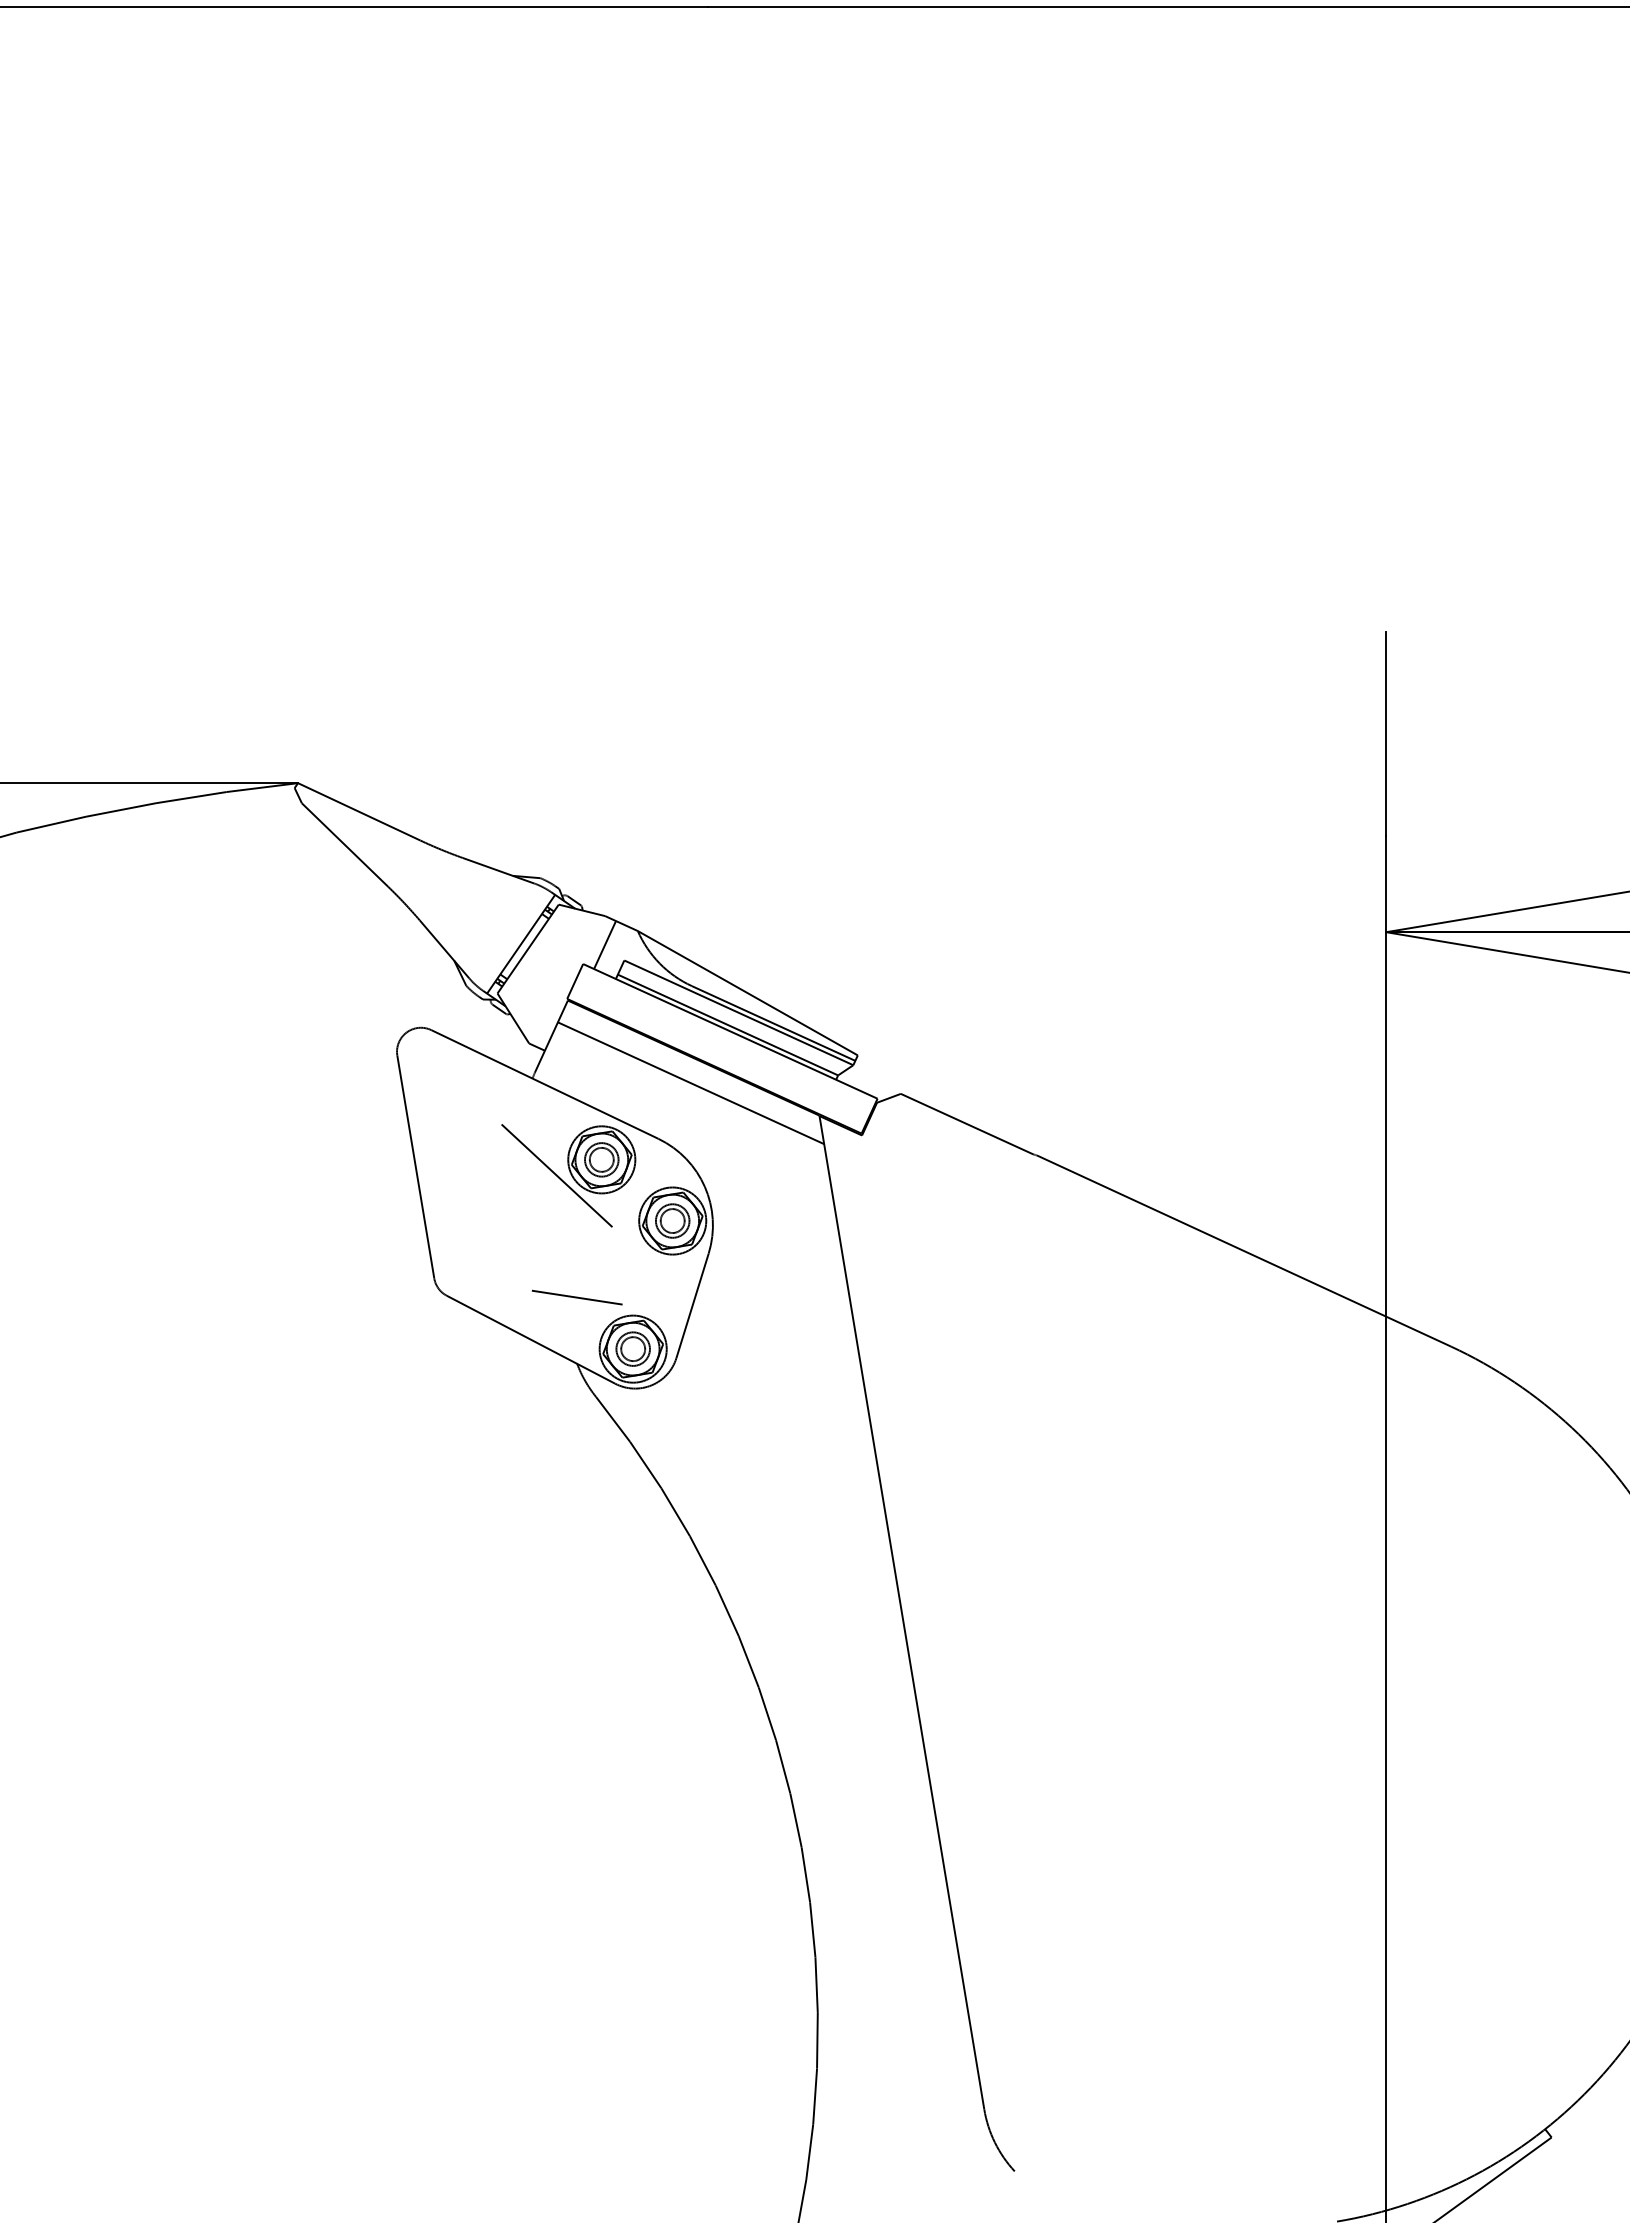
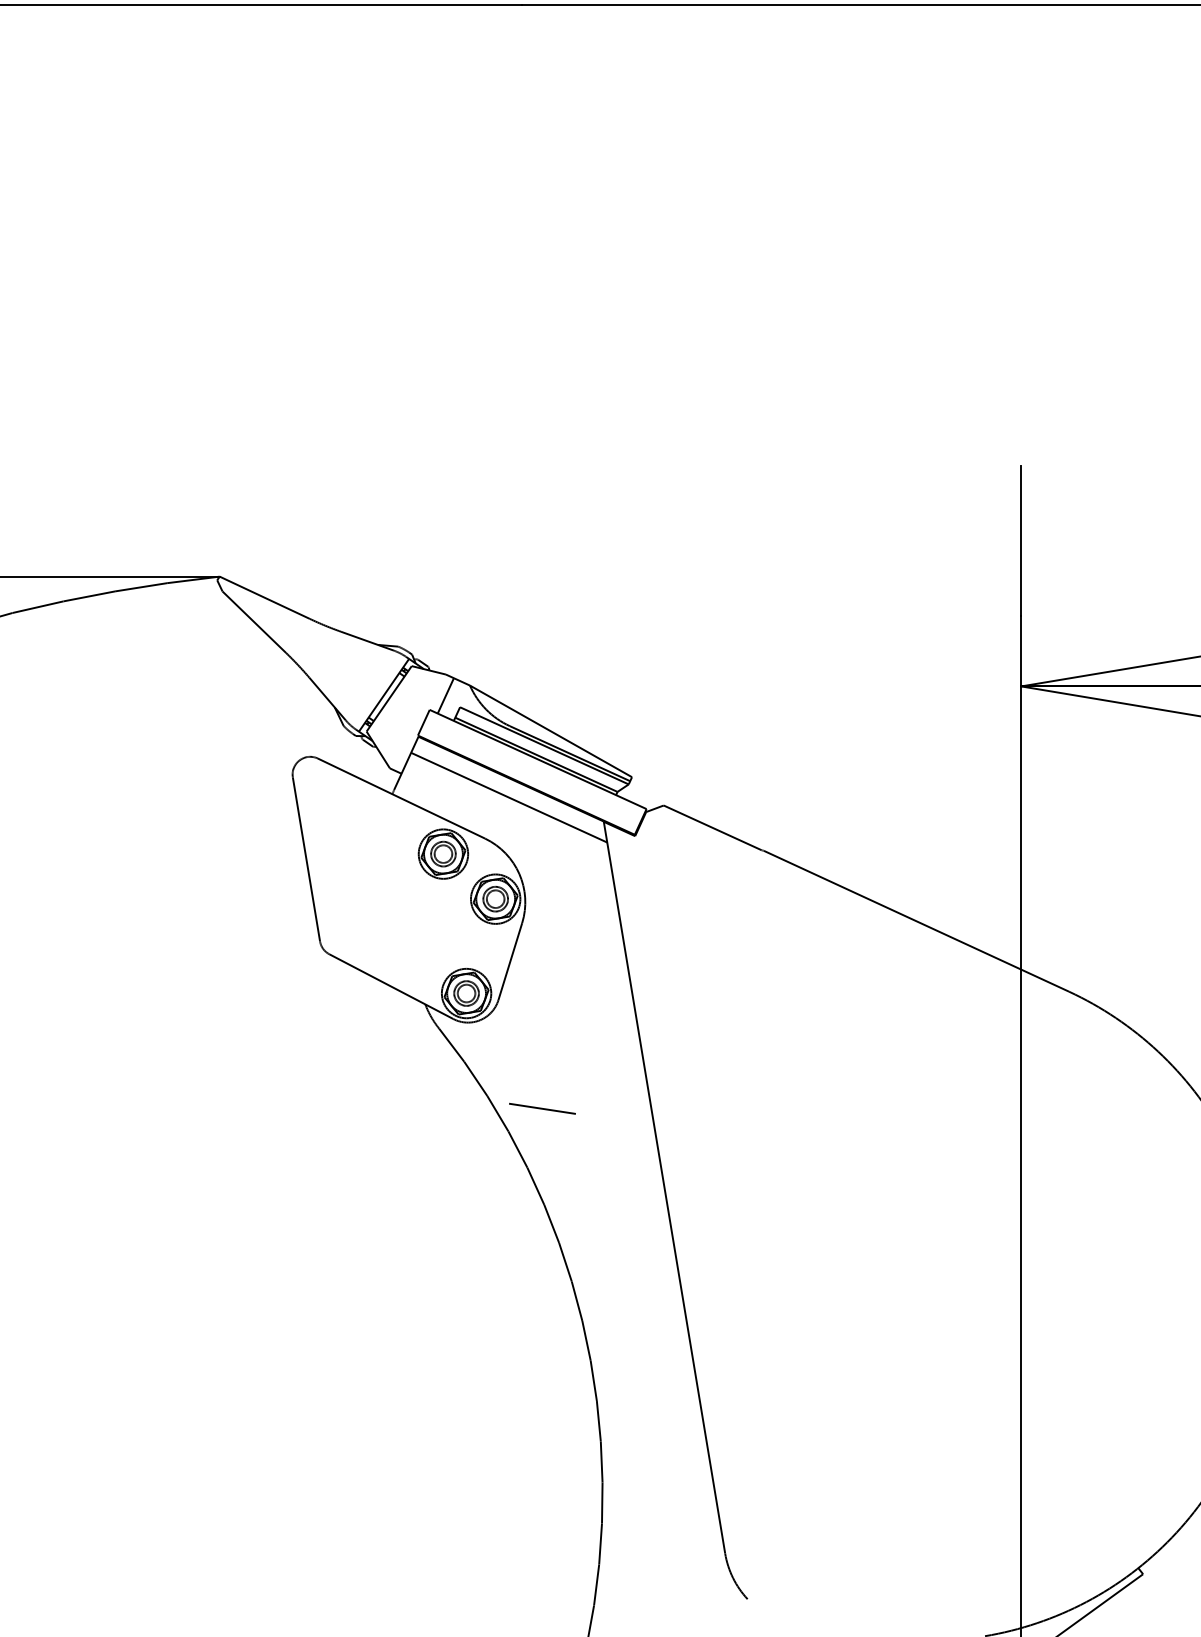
line: (556, 1175) -> (410, 865), removed
line: (576, 1297) -> (541, 1108), moved

